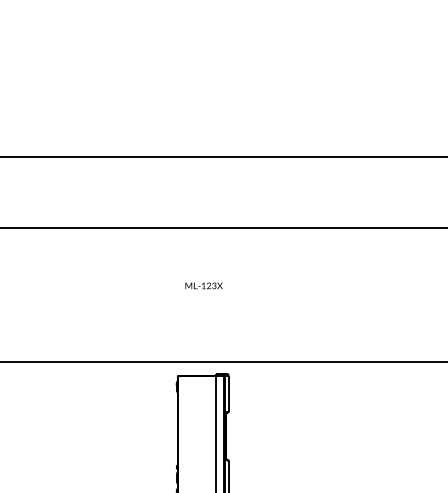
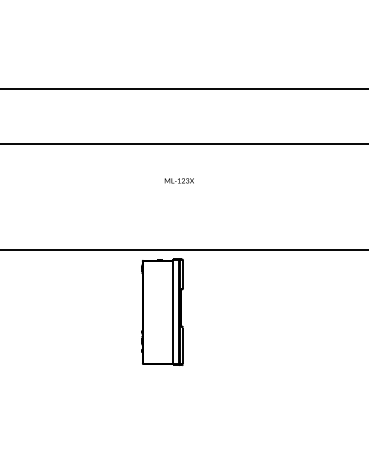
text: (202, 285) -> (178, 180), moved

